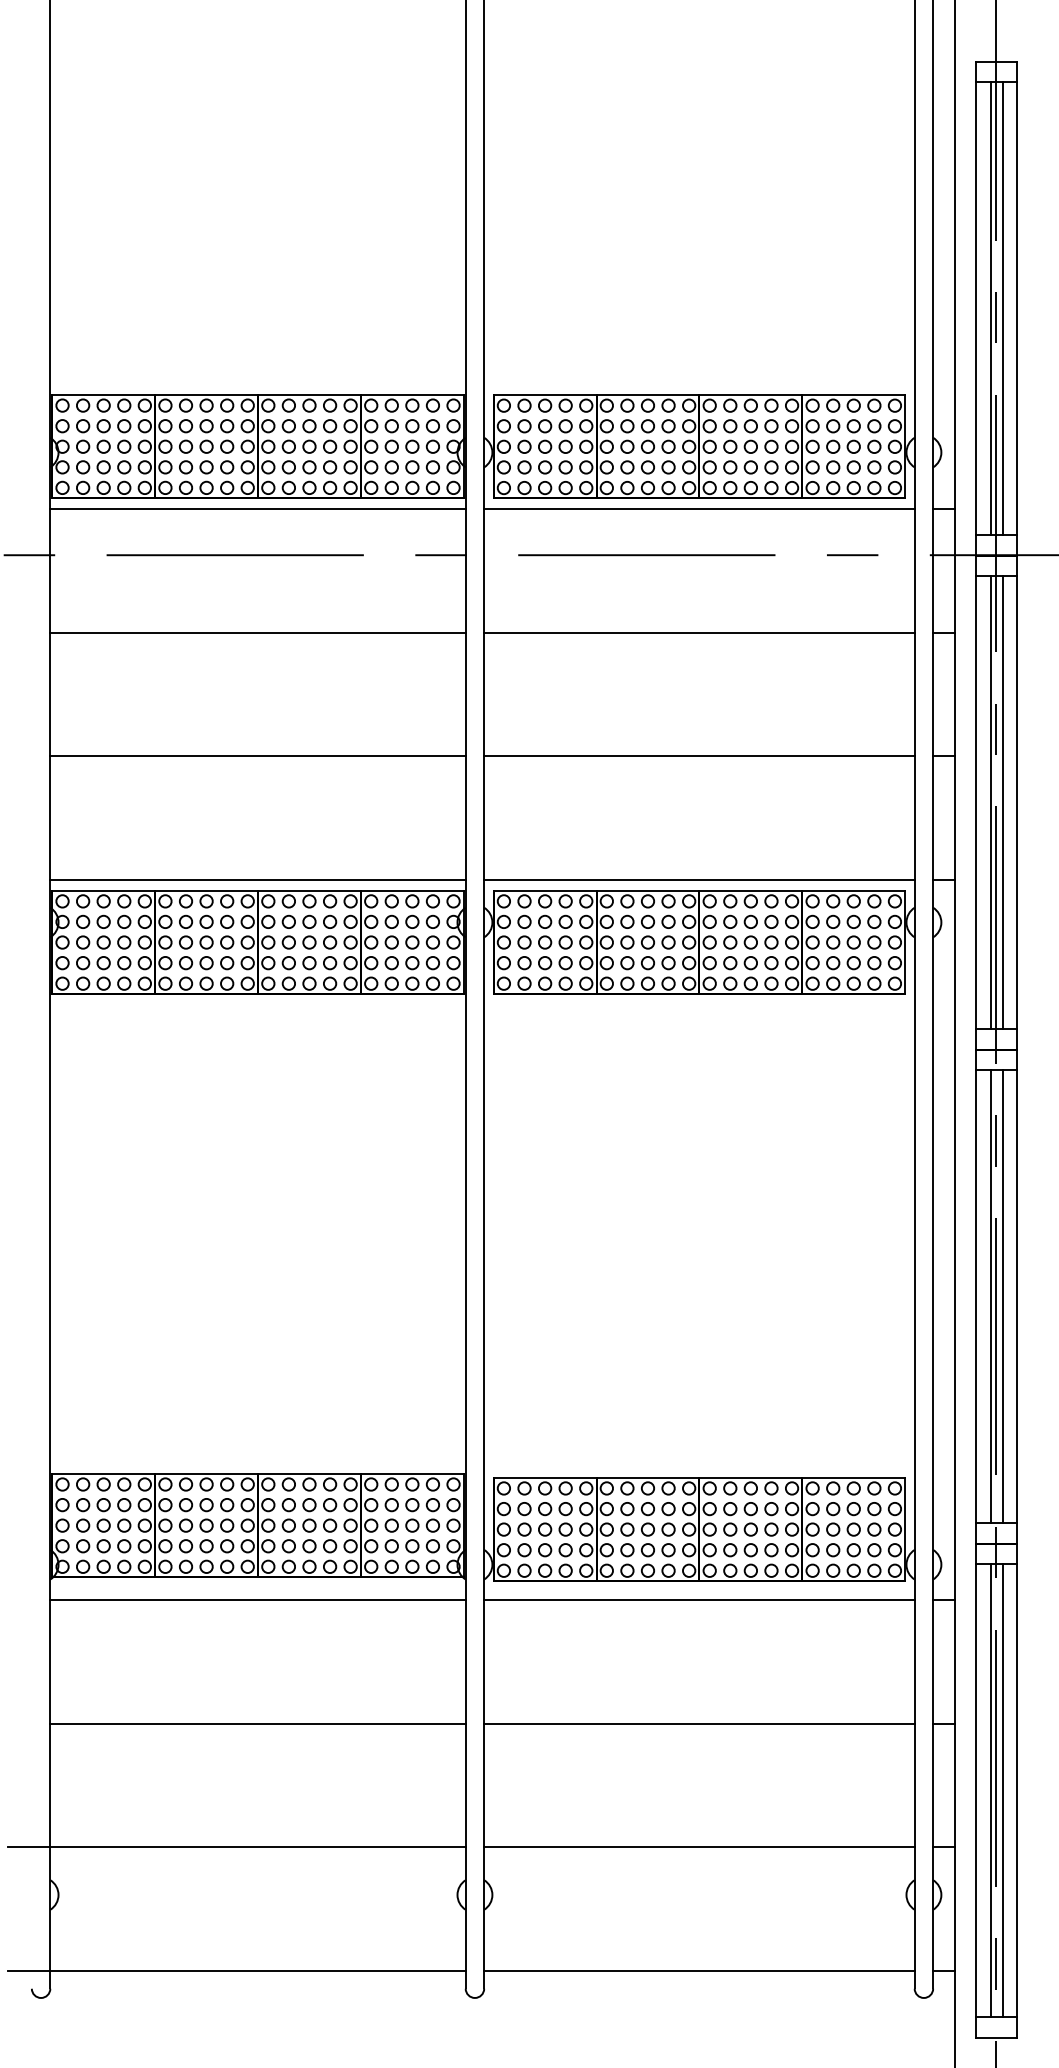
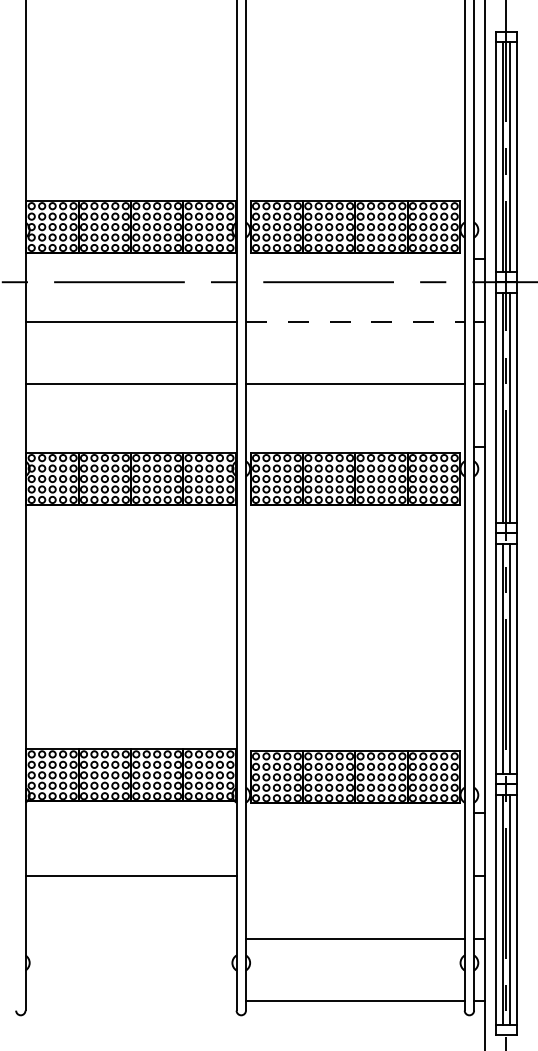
line: (256, 508) -> (130, 258), removed
line: (697, 508) -> (354, 258), removed
line: (699, 632) -> (355, 321), solid -> dashed
line: (256, 880) -> (130, 447), removed
line: (697, 880) -> (354, 447), removed
line: (256, 1600) -> (130, 813), removed
line: (697, 1600) -> (354, 813), removed
line: (697, 1722) -> (354, 875), removed
line: (235, 1846) -> (119, 938), removed
line: (235, 1970) -> (119, 1001), removed

